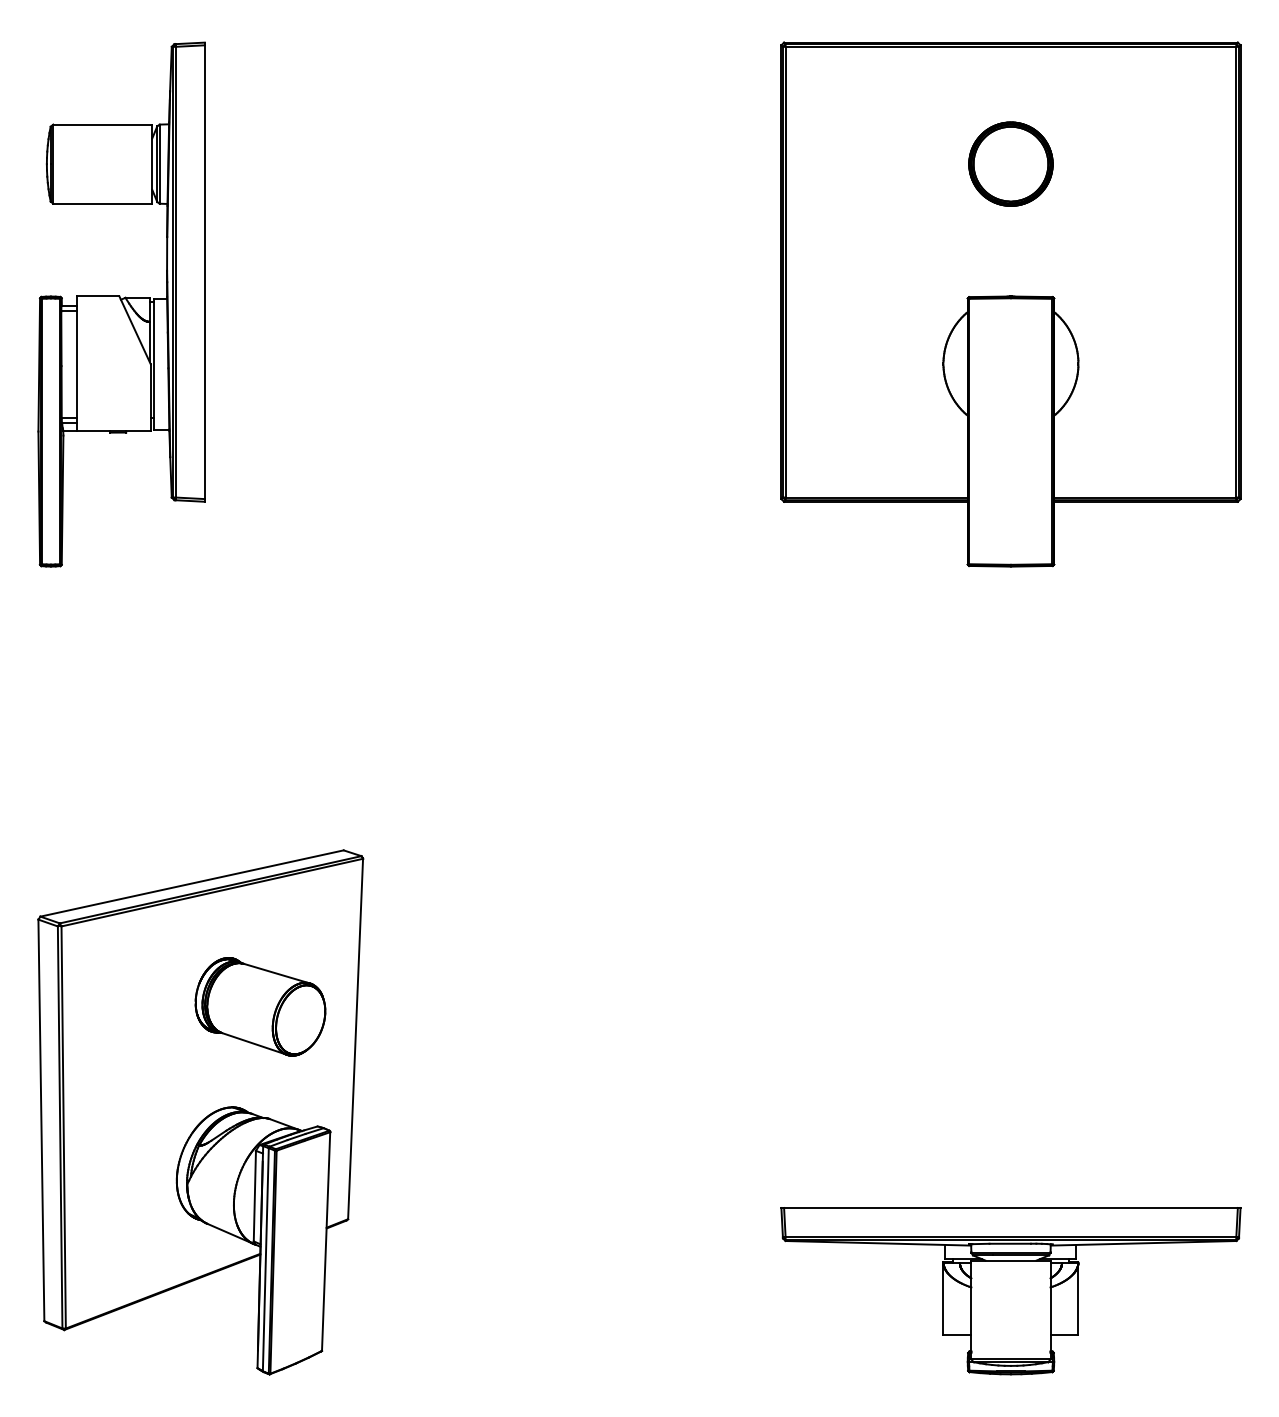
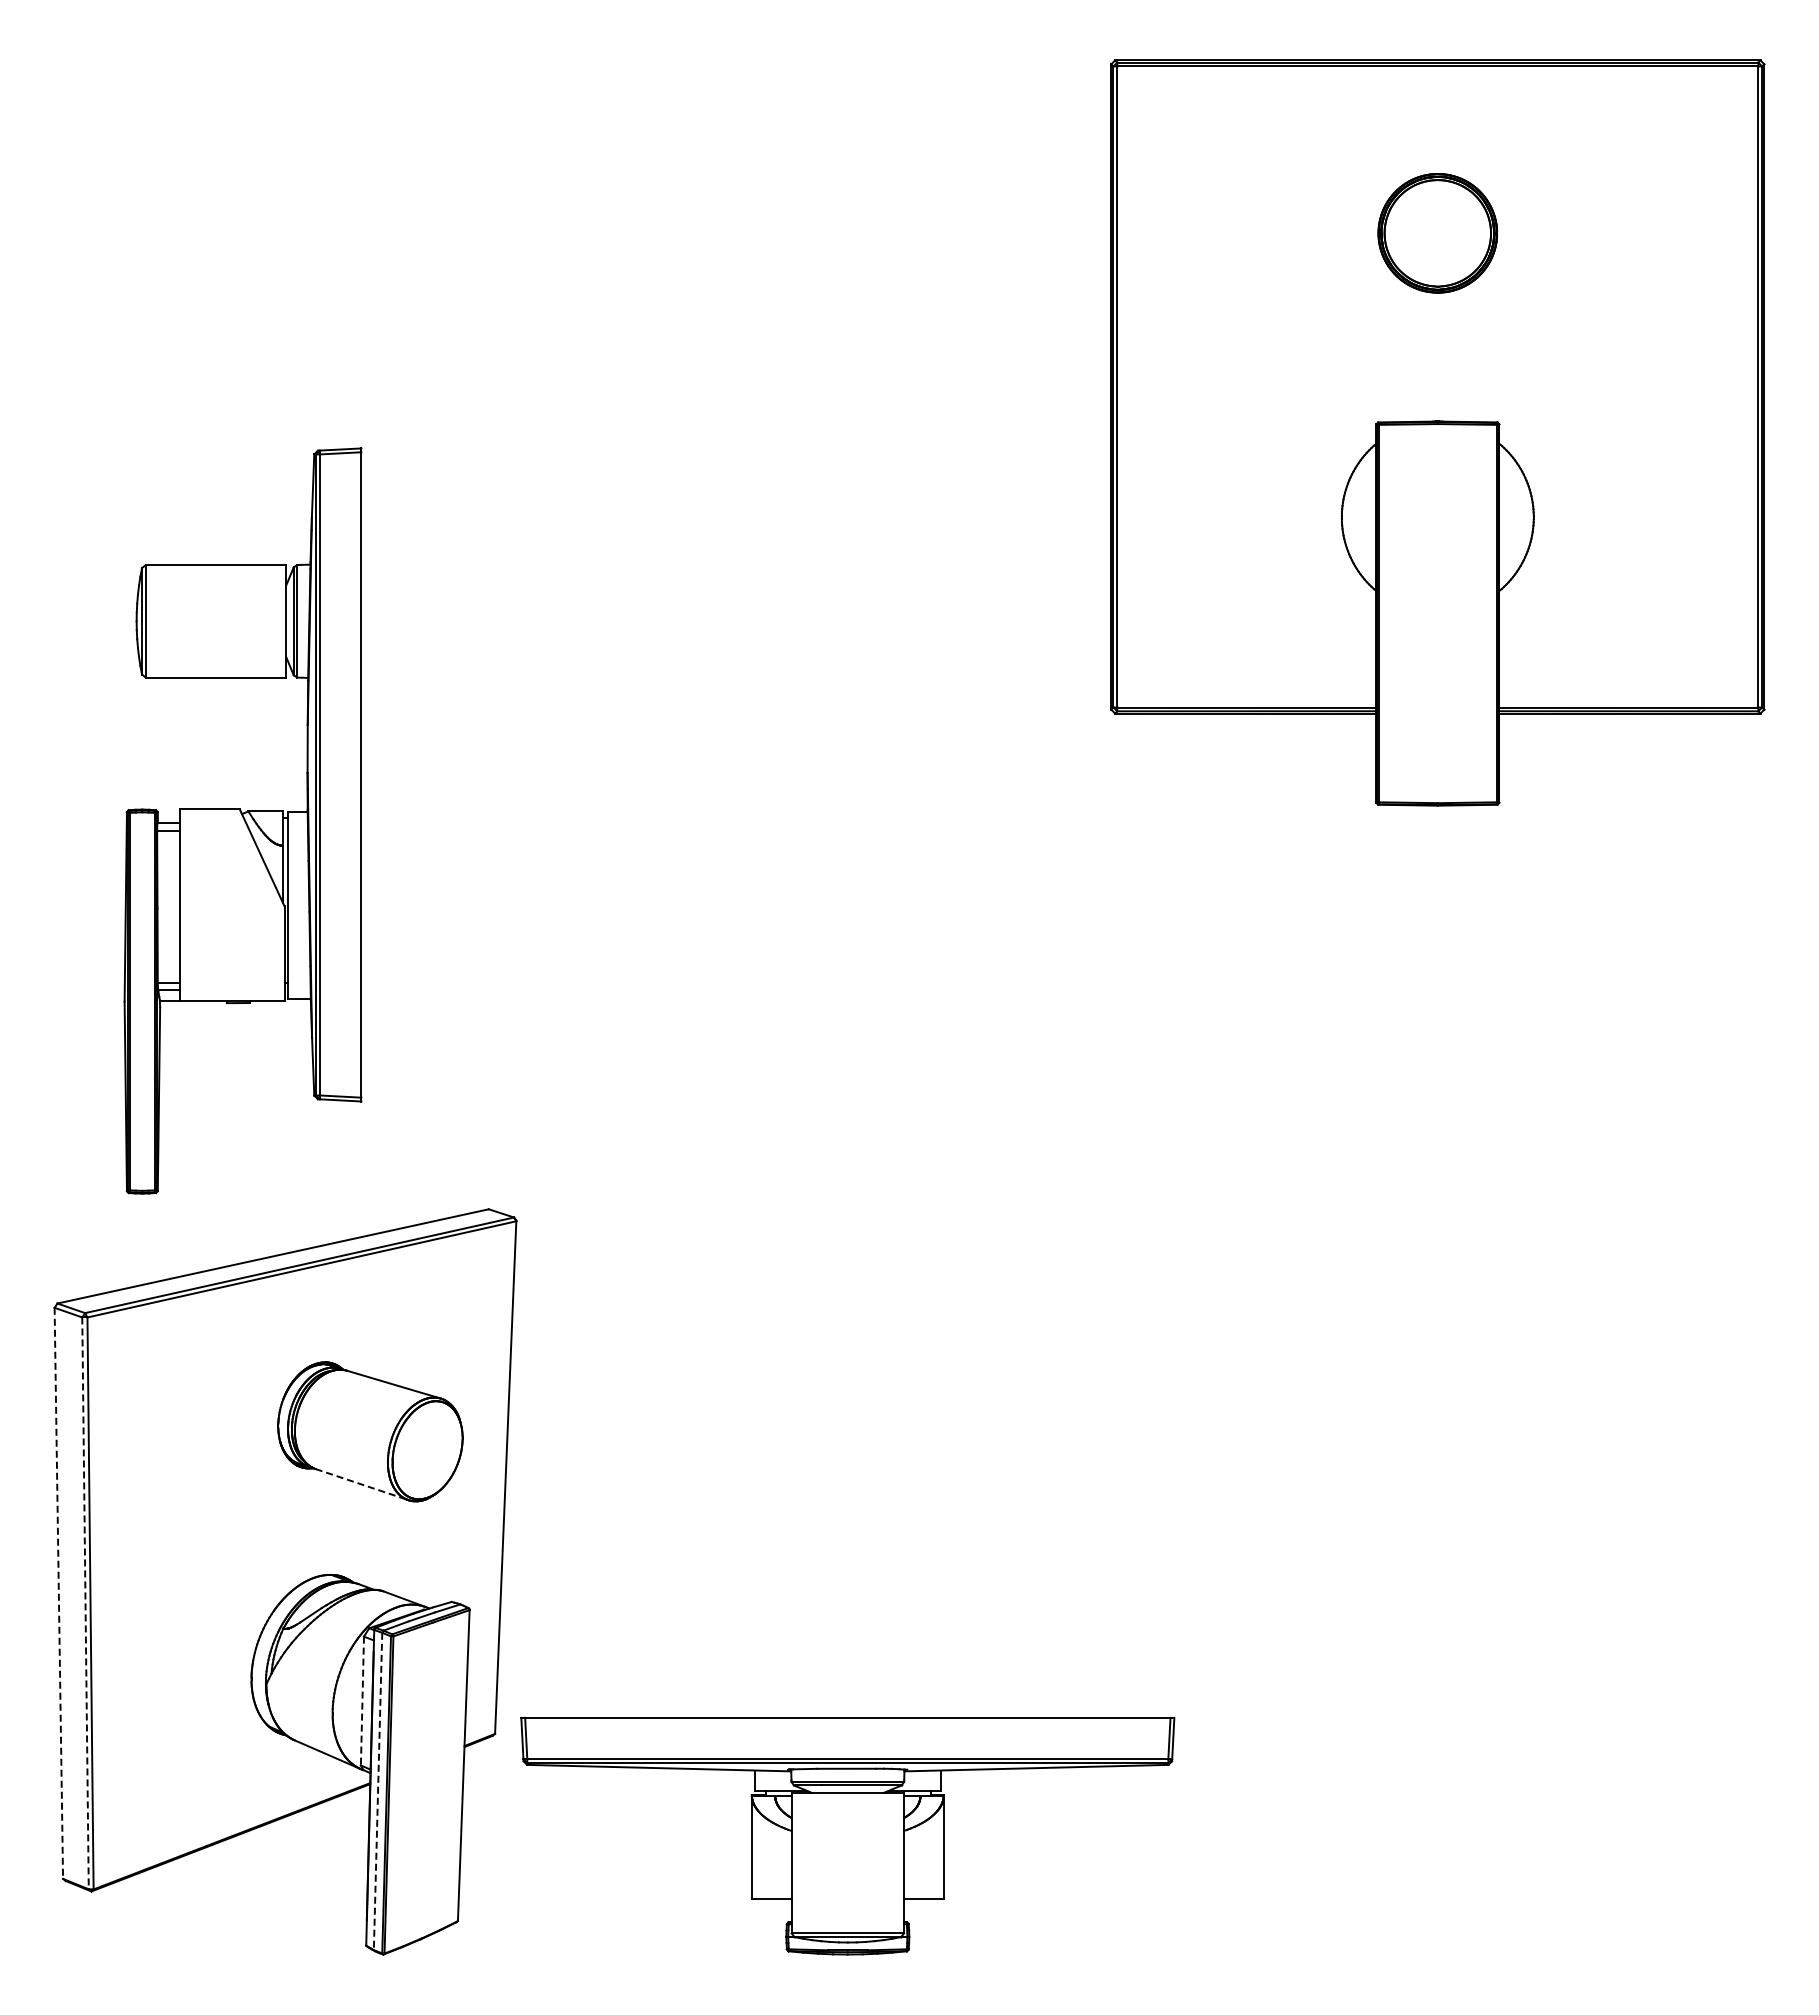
part: (121, 304) -> (242, 820), moved
line: (254, 1043) -> (362, 1484), solid -> dashed
line: (41, 1120) -> (58, 1593), solid -> dashed
line: (60, 1127) -> (85, 1603), solid -> dashed
line: (254, 1196) -> (362, 1701), solid -> dashed
line: (266, 1259) -> (378, 1791), solid -> dashed
part: (1010, 1290) -> (847, 1835), moved

